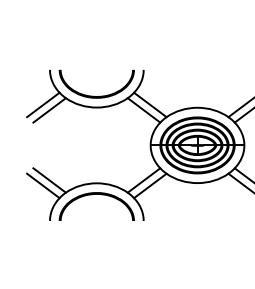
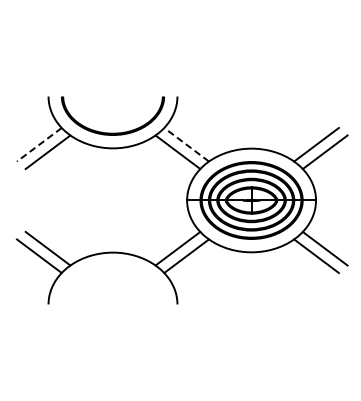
line: (43, 104) -> (39, 144), solid -> dashed
line: (150, 104) -> (186, 144), solid -> dashed
part: (96, 194) -> (112, 268), removed

